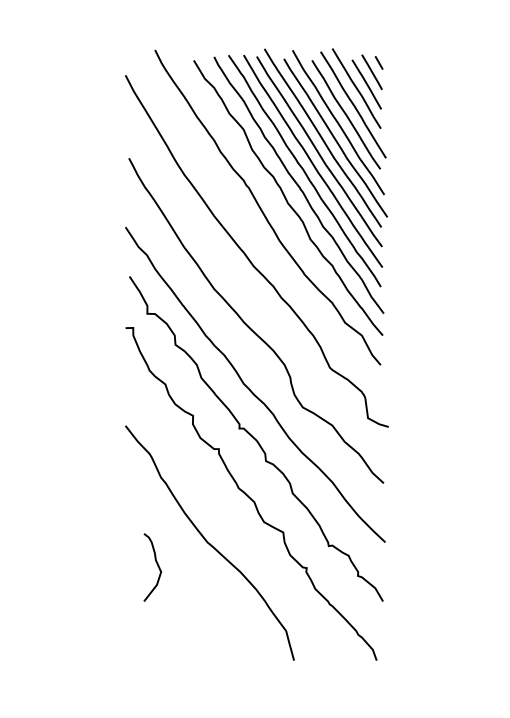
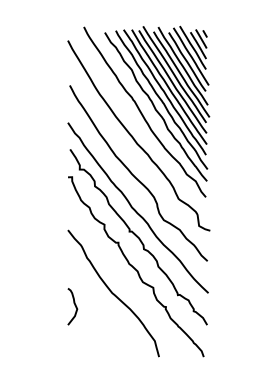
curve: (156, 565) -> (74, 305), moved

